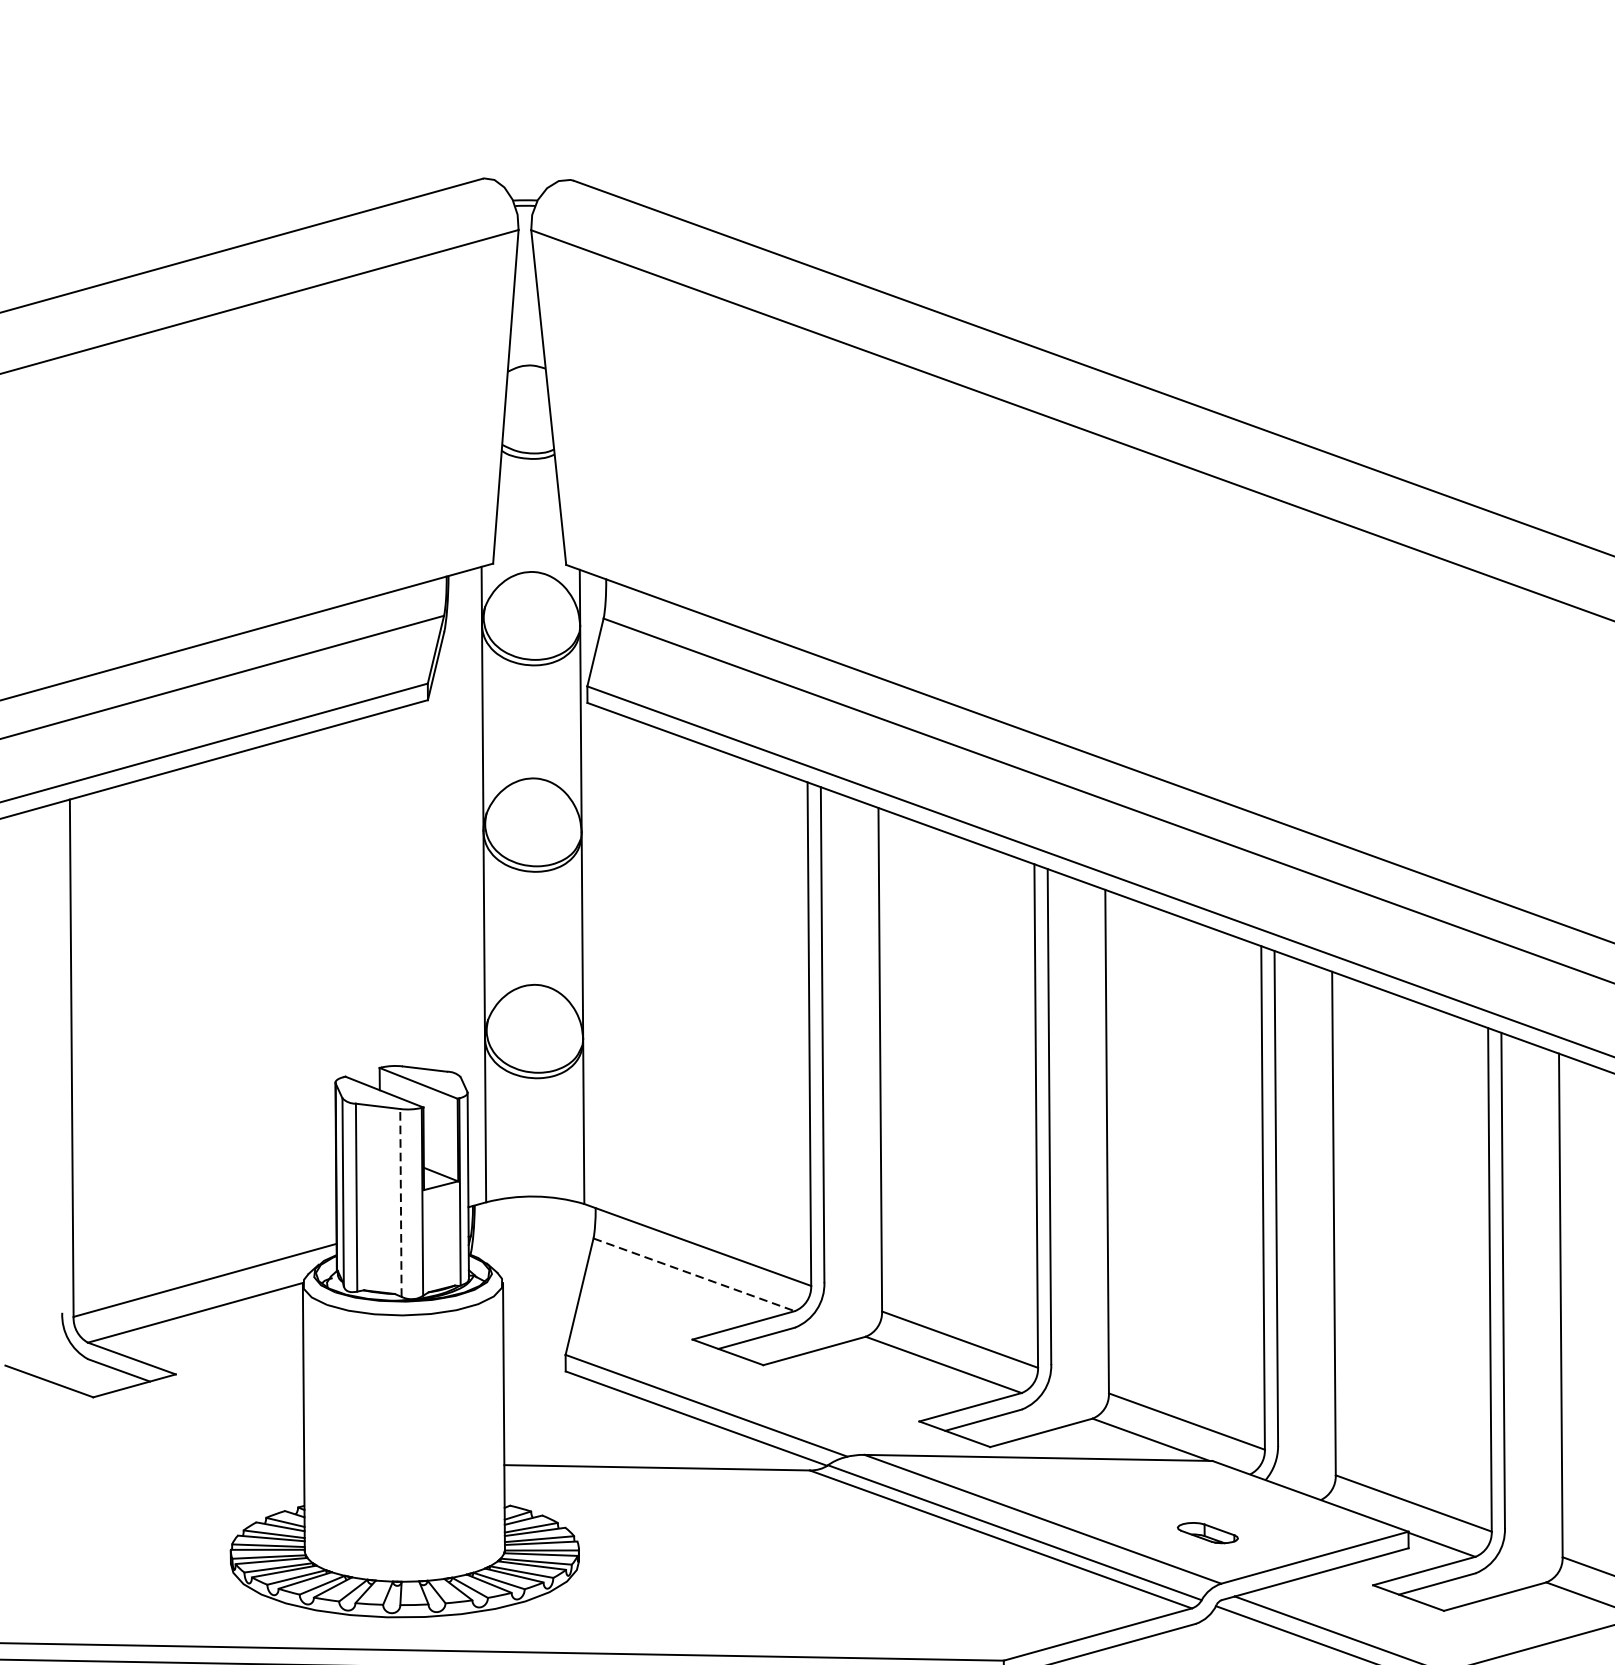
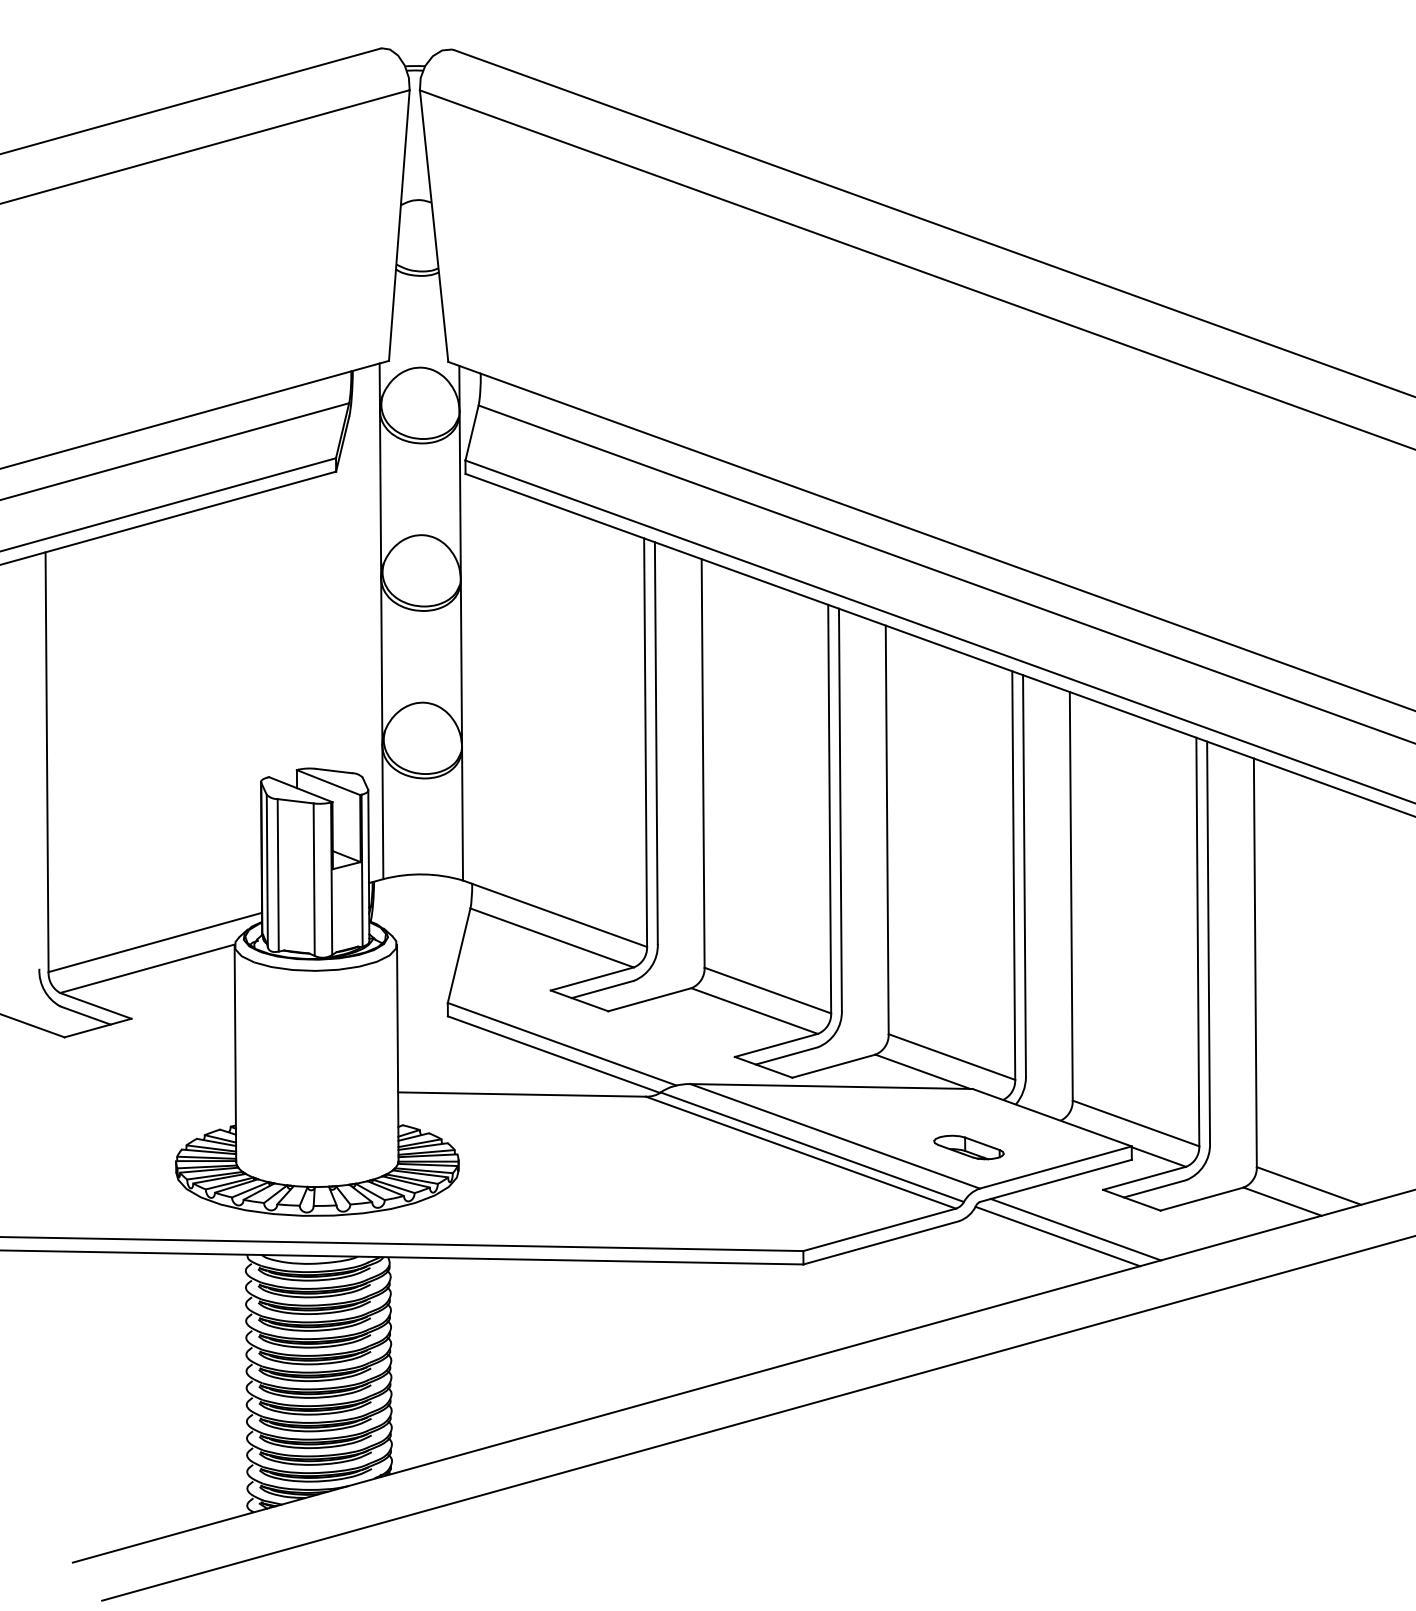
line: (401, 1202) -> (314, 879), dashed -> solid
line: (694, 1274) -> (552, 937), dashed -> solid
part: (1207, 1533) -> (968, 1147), size x1.43

